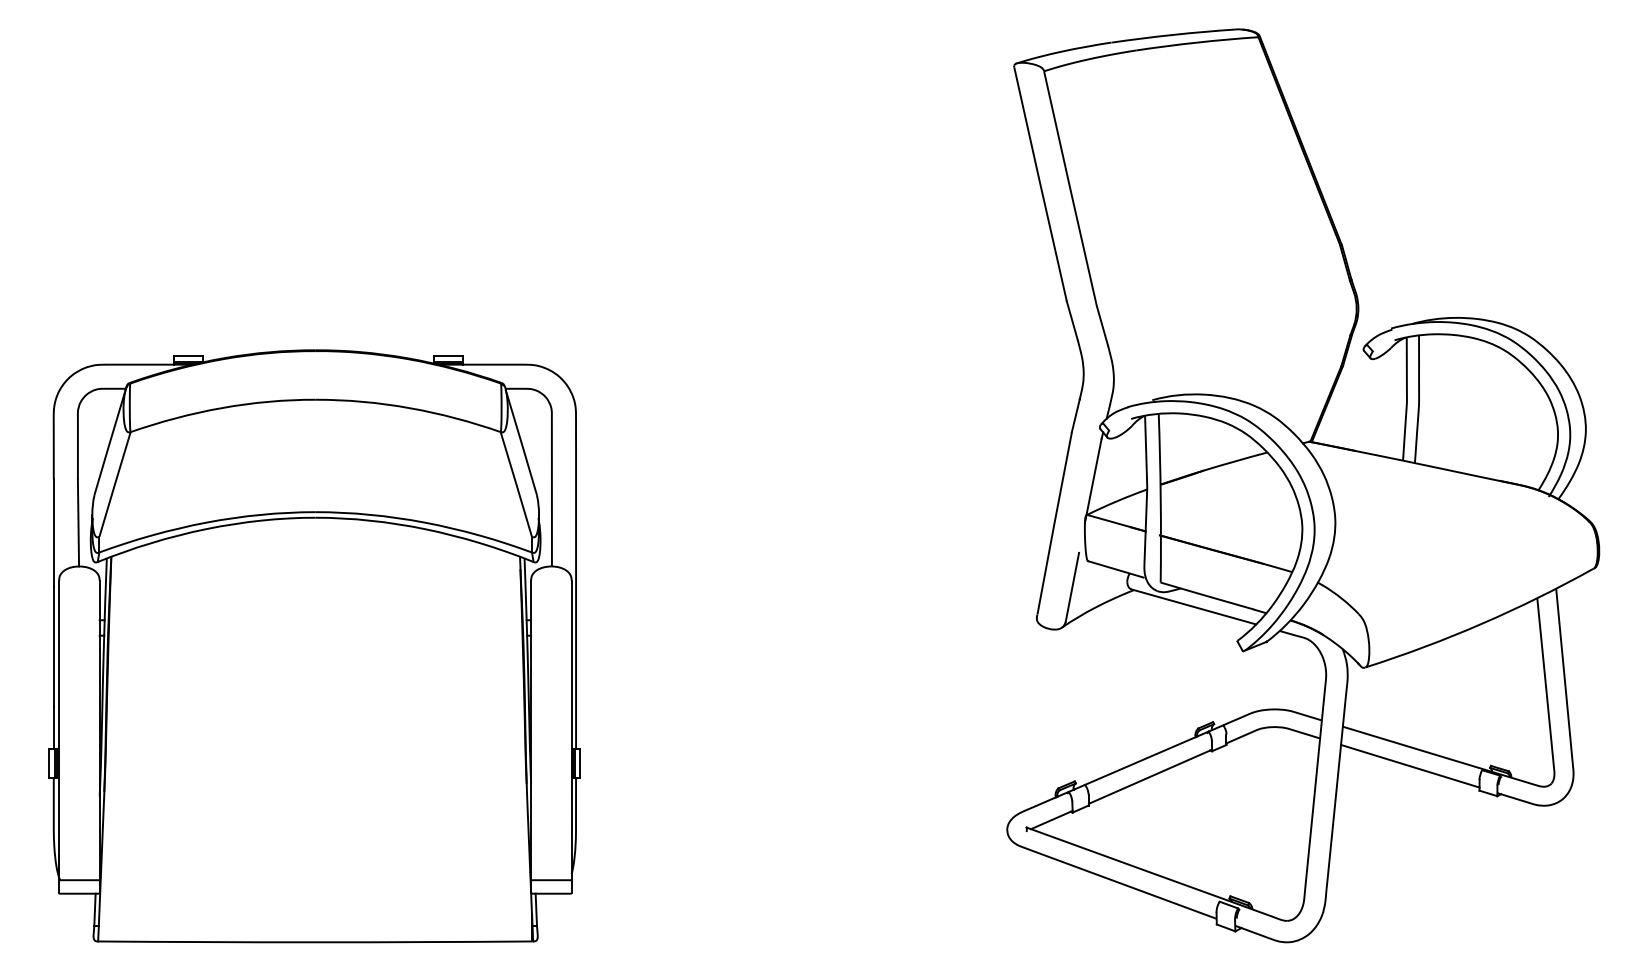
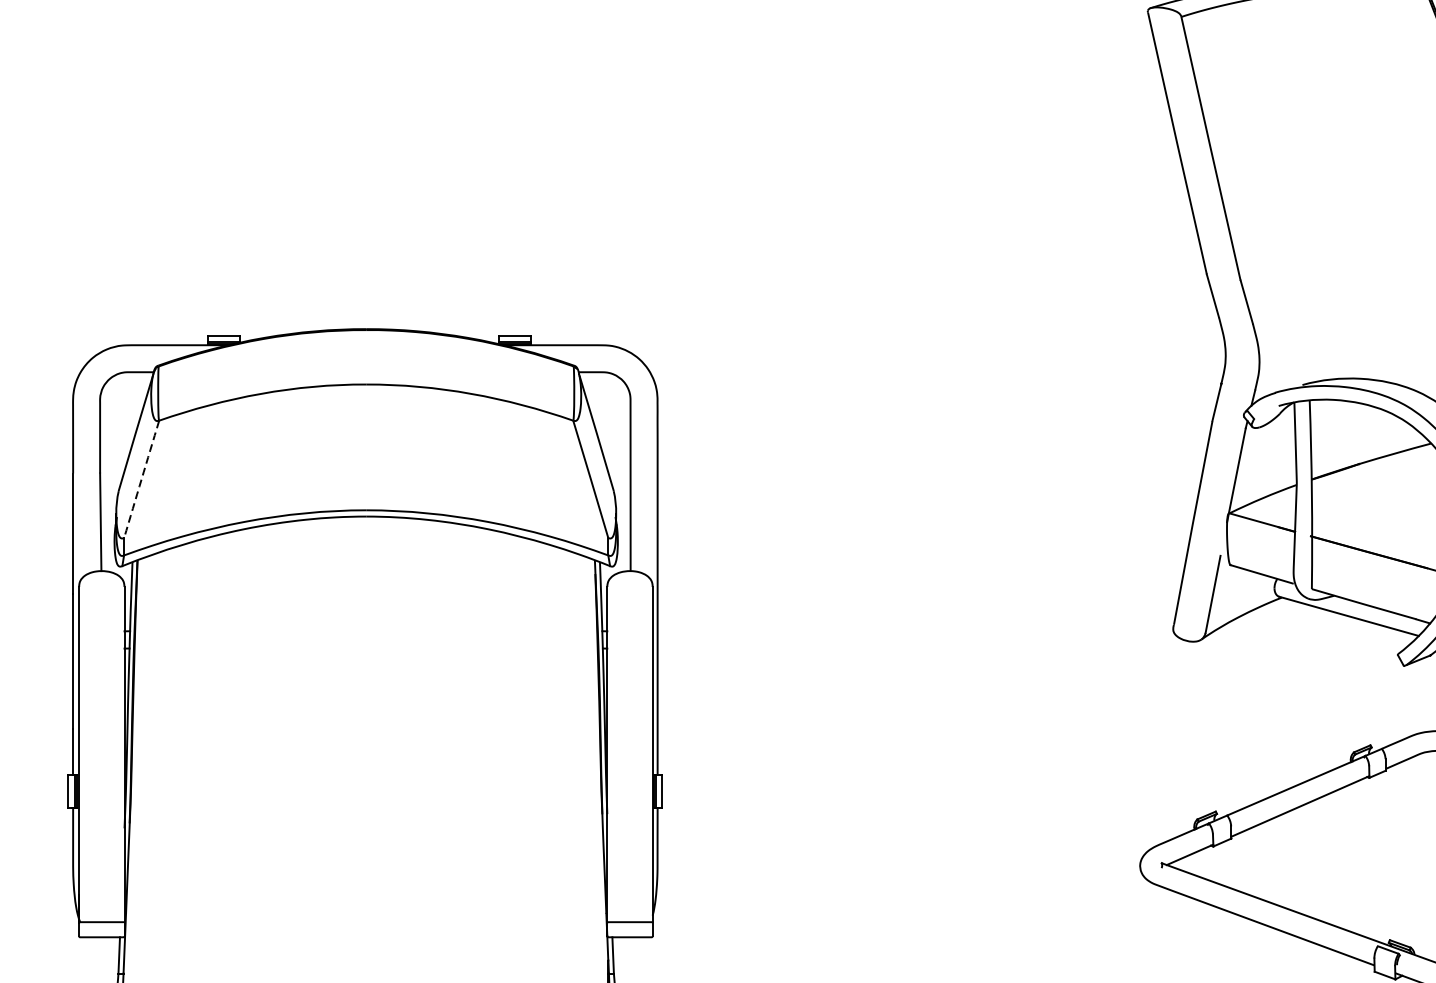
arc: (114, 484) -> (141, 479), solid -> dashed

